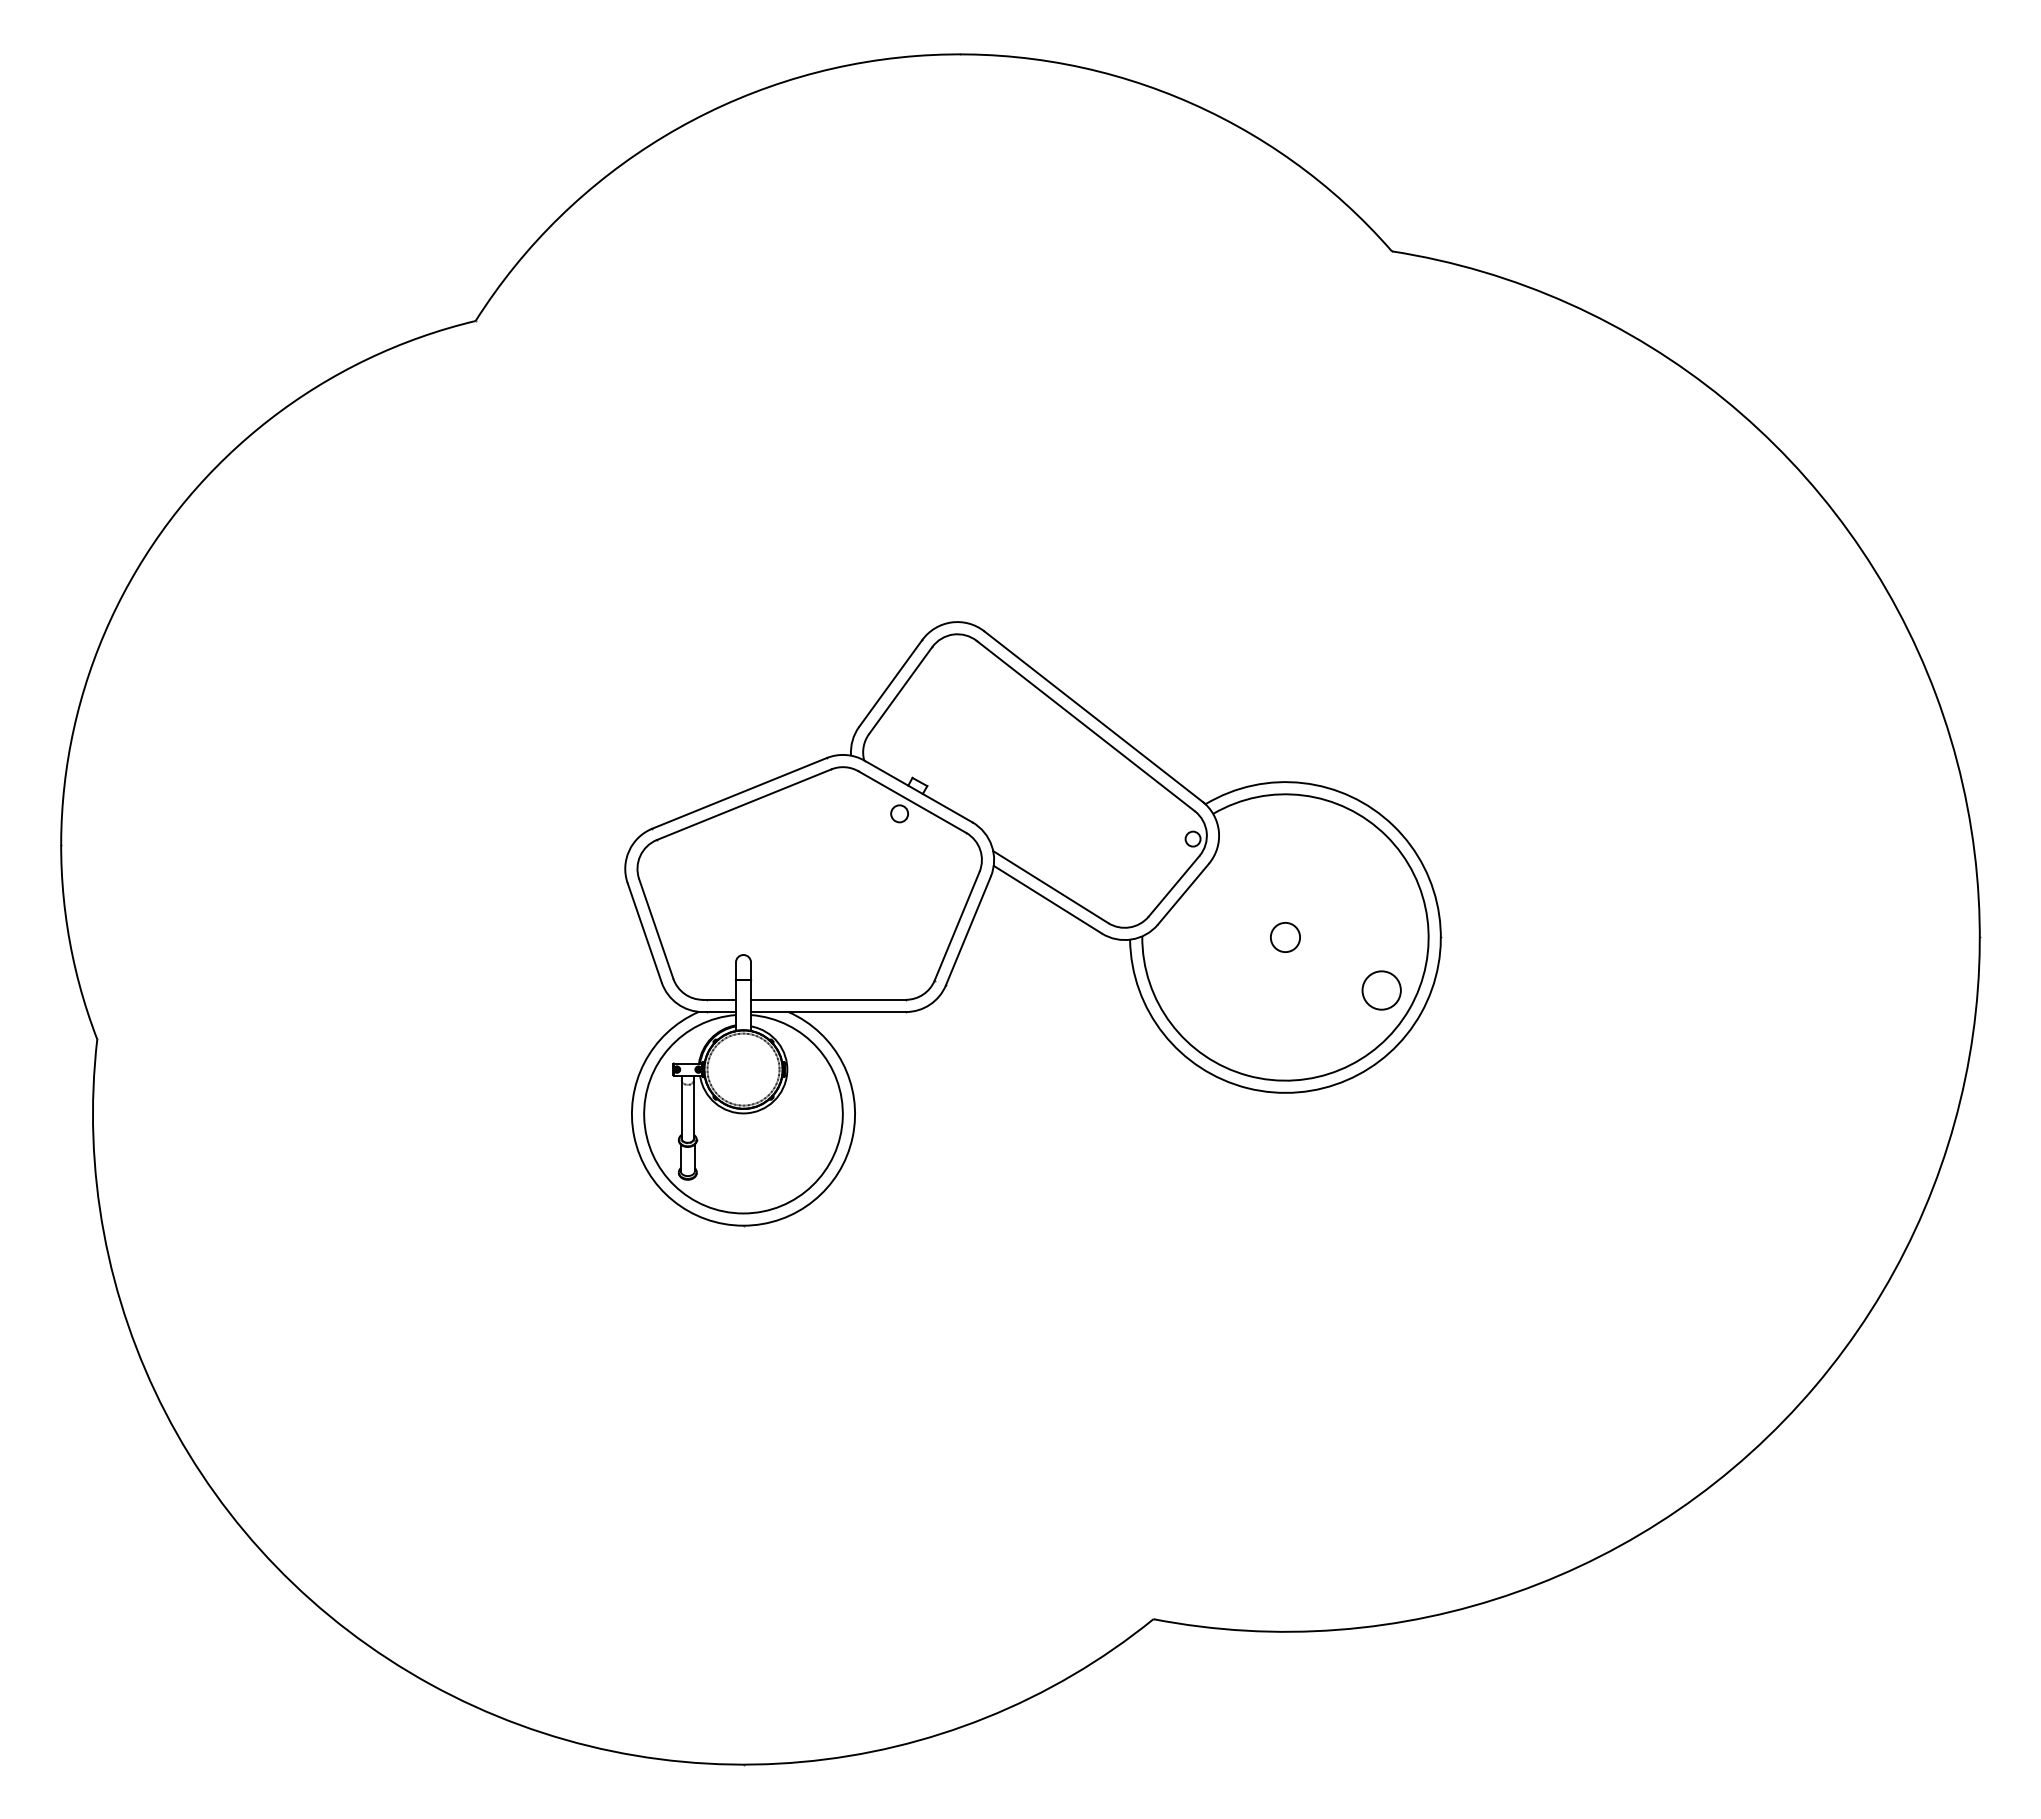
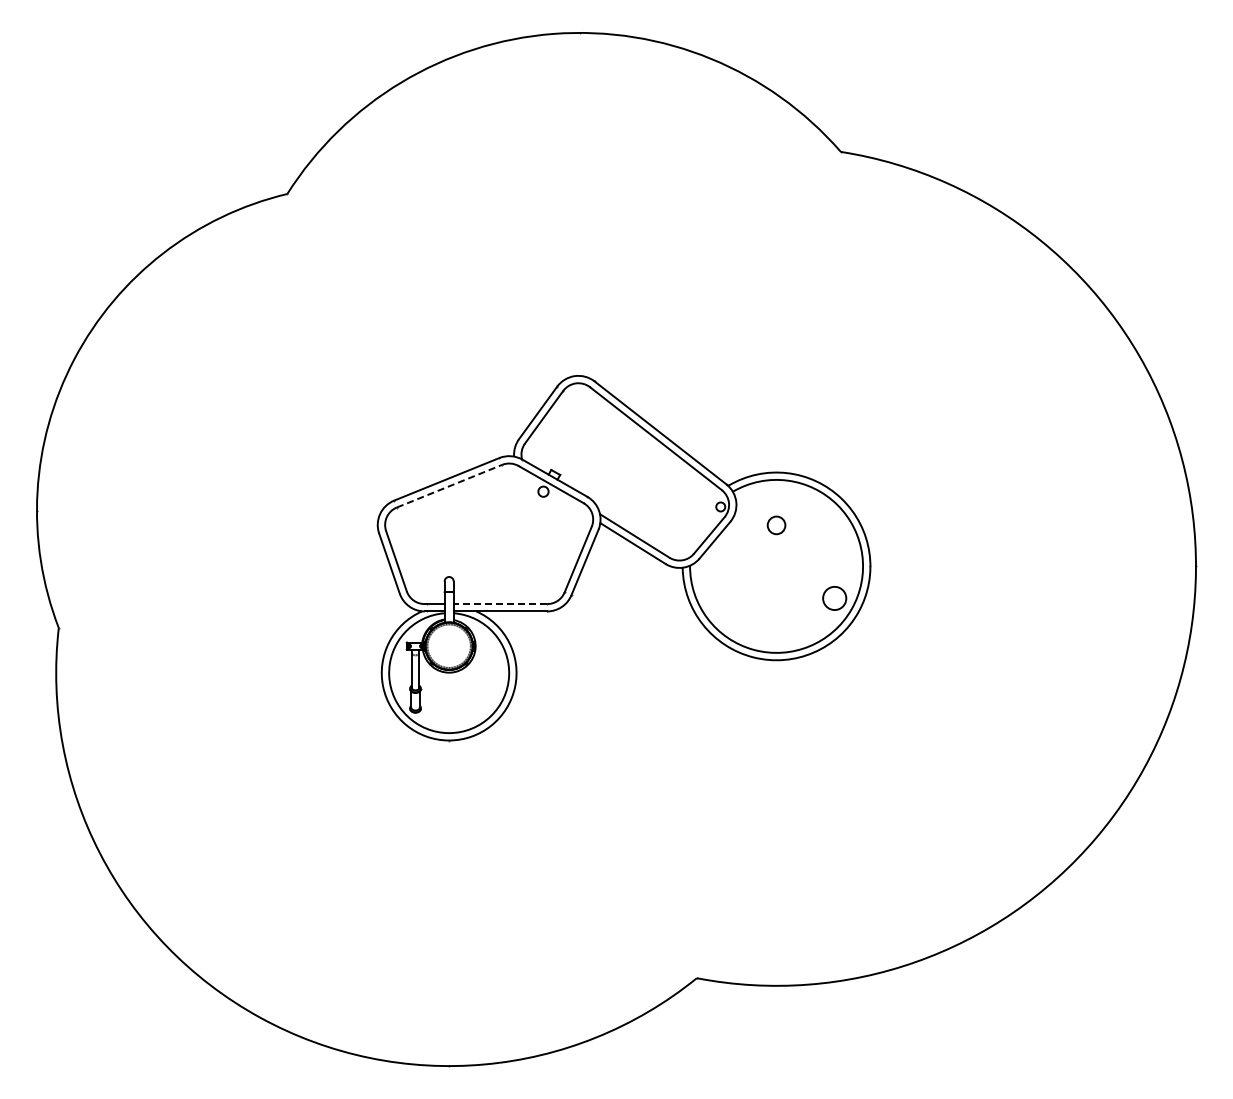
line: (744, 805) -> (449, 486), solid -> dashed
circle: (1285, 937) -> (776, 525), moved
line: (828, 1000) -> (500, 604), solid -> dashed

